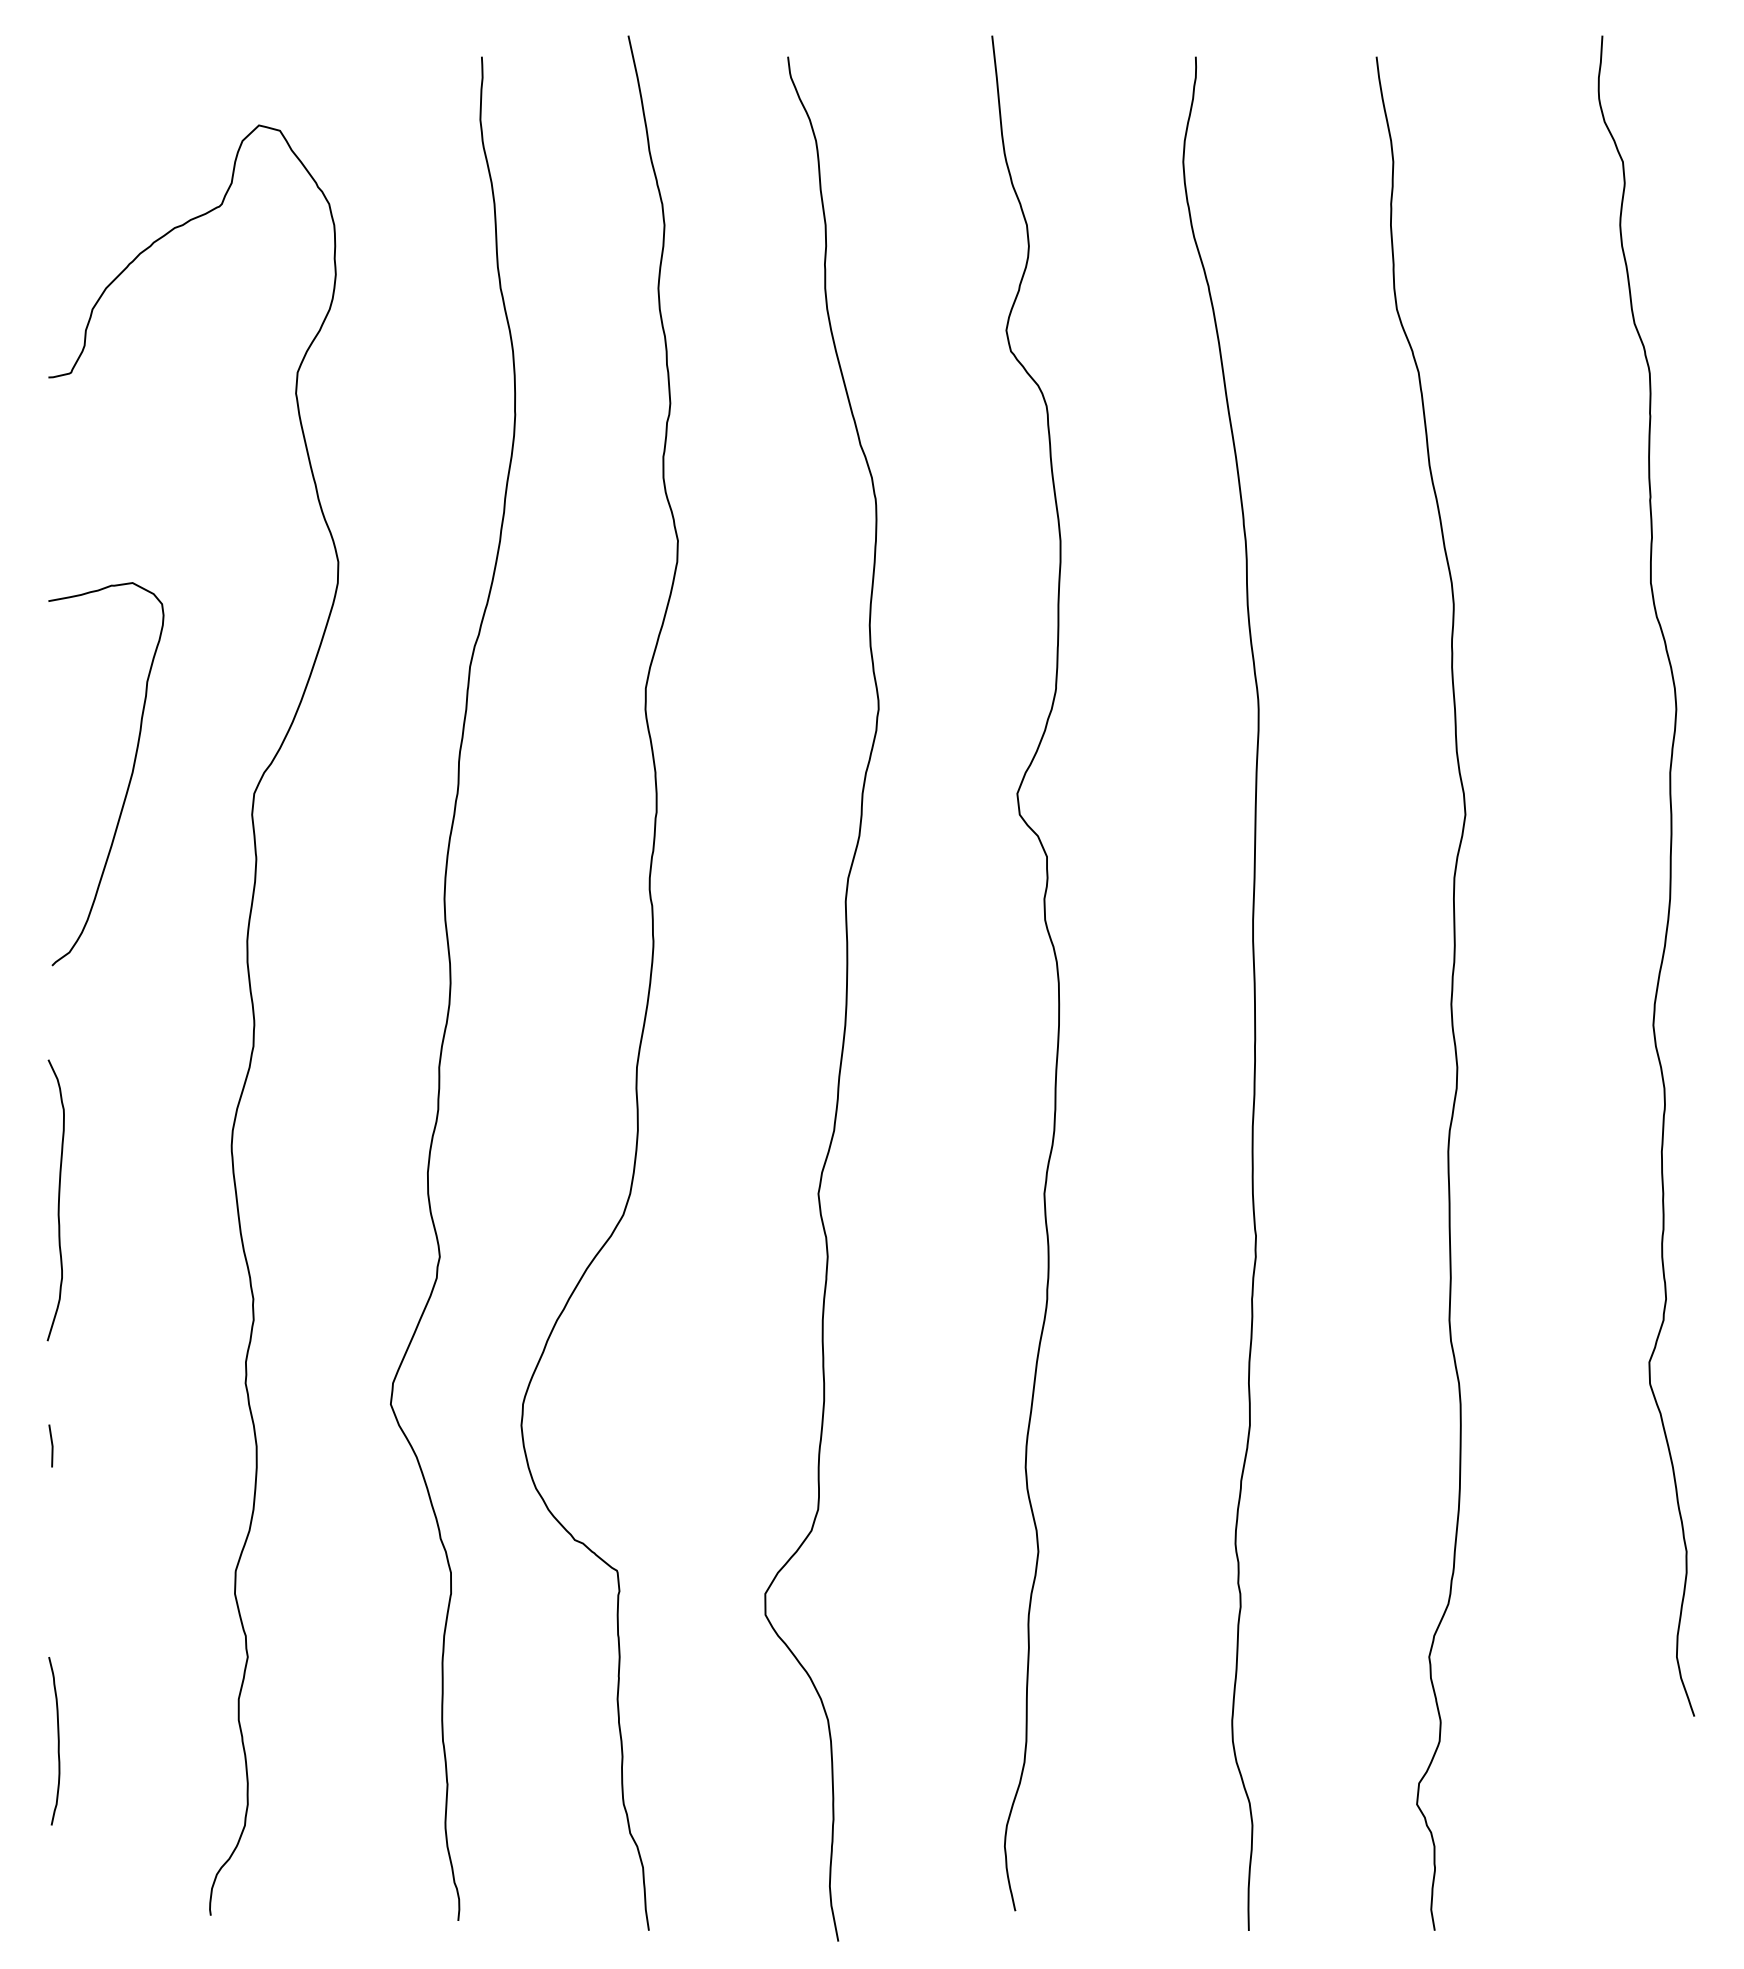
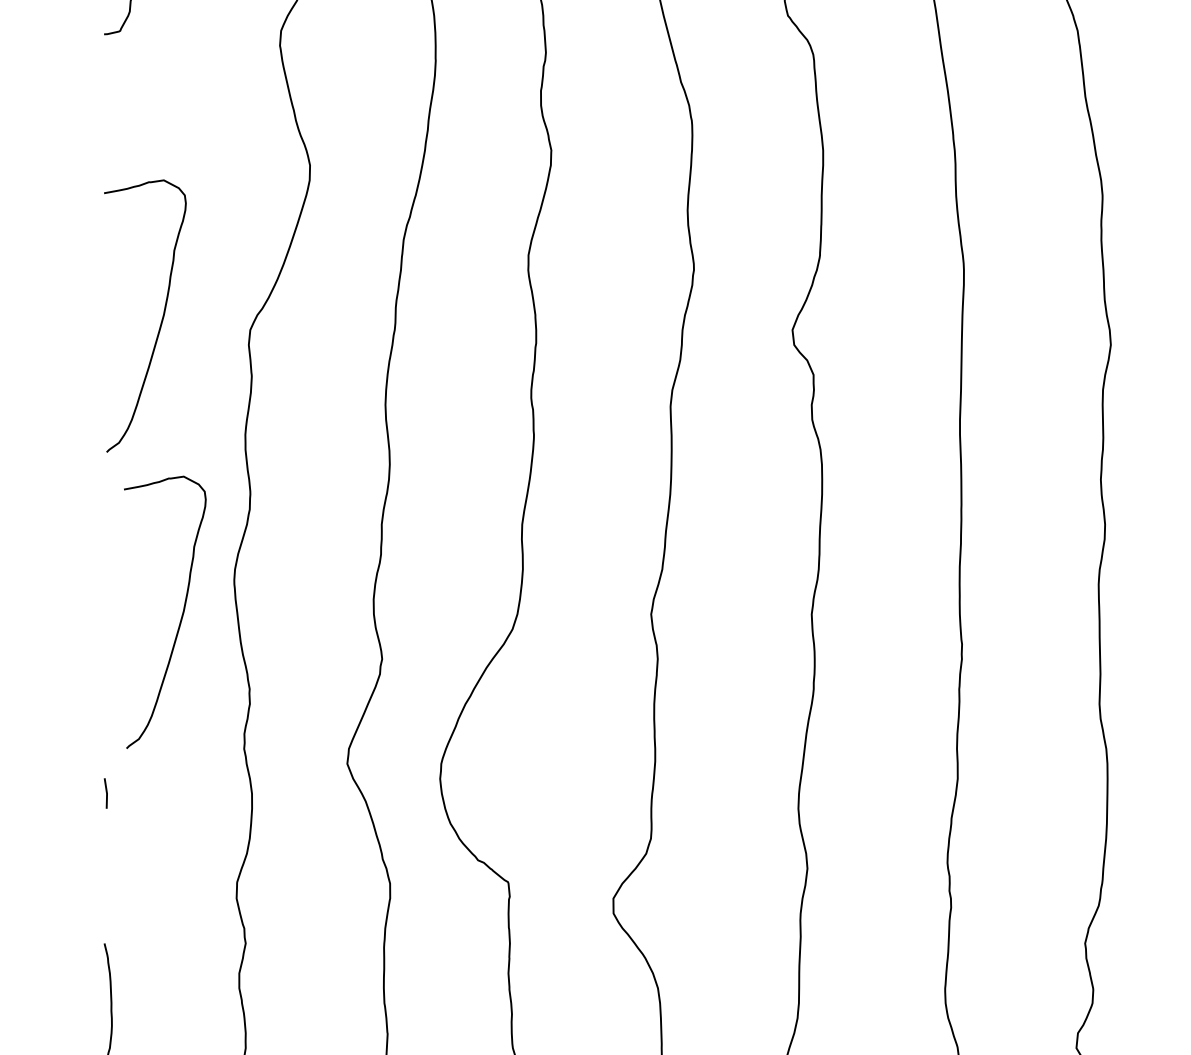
curve: (156, 1199) -> (180, 618), added
curve: (58, 1200) -> (111, 619), removed

